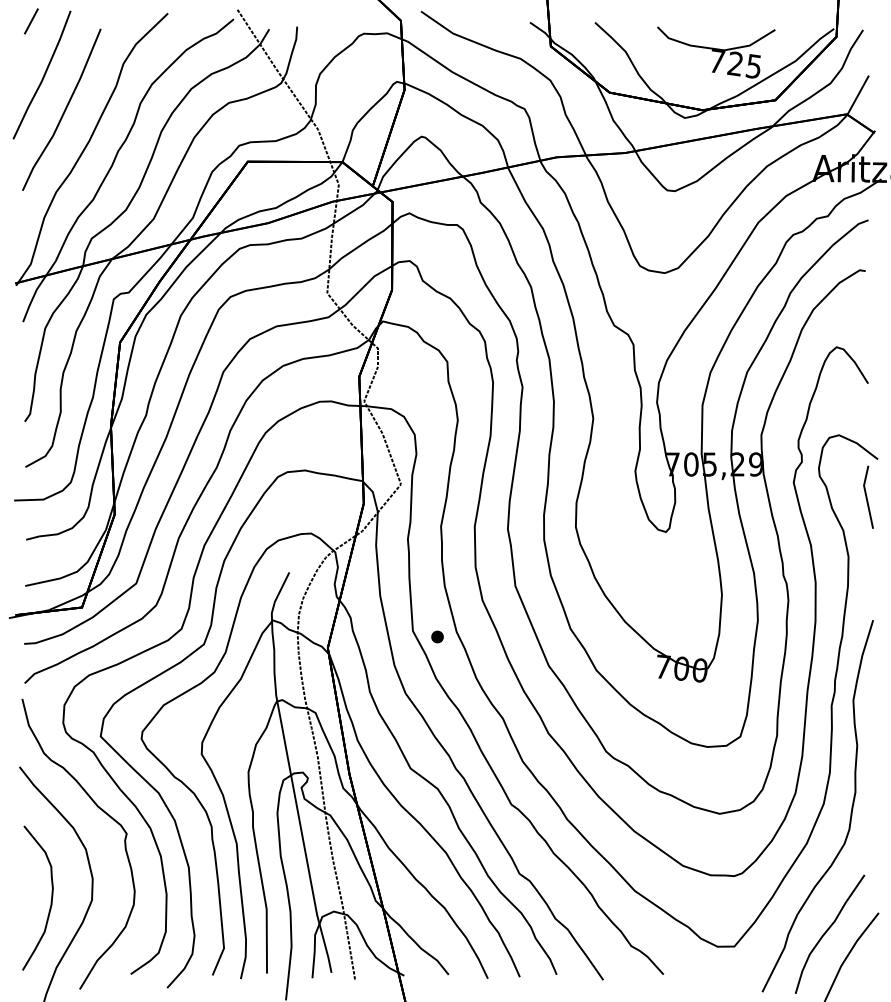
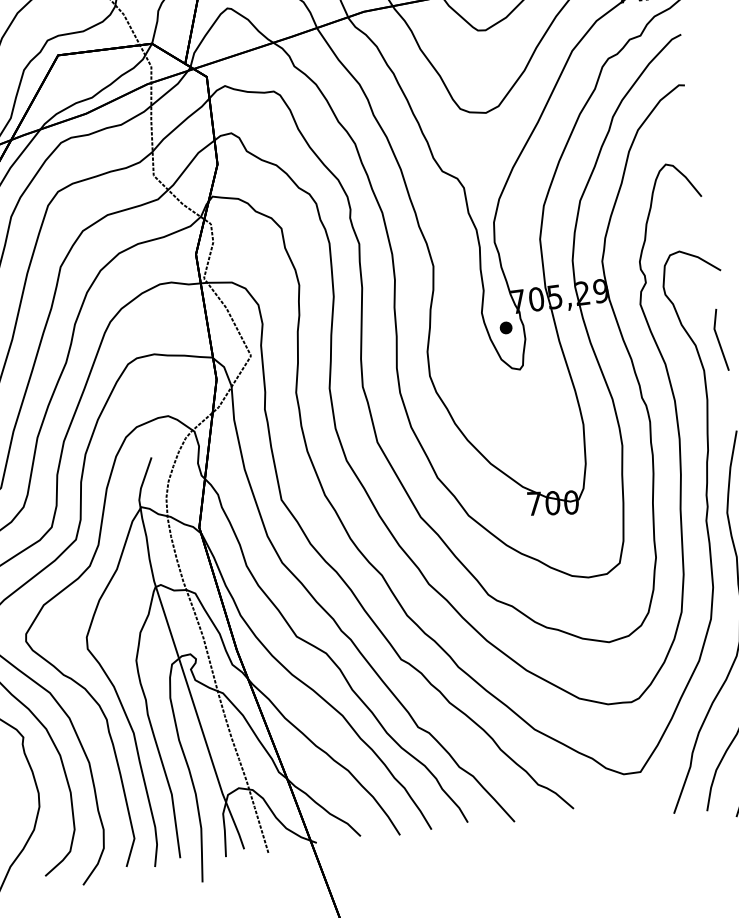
line: (867, 496) -> (719, 339), moved
part: (437, 636) -> (506, 327), moved

